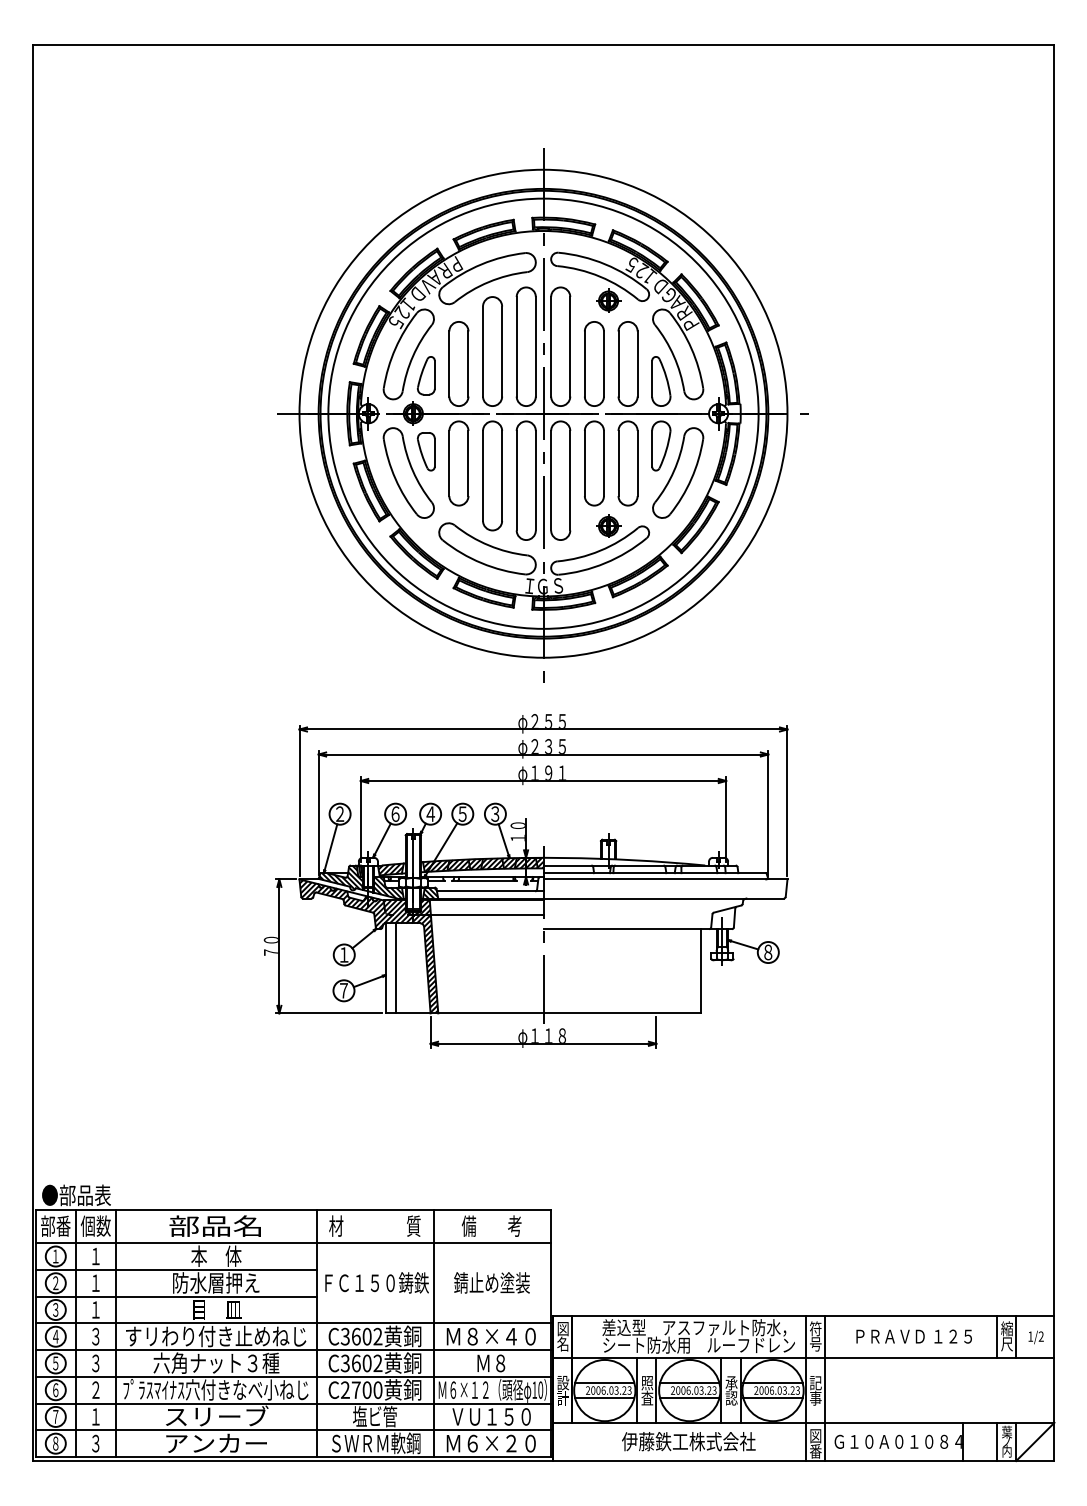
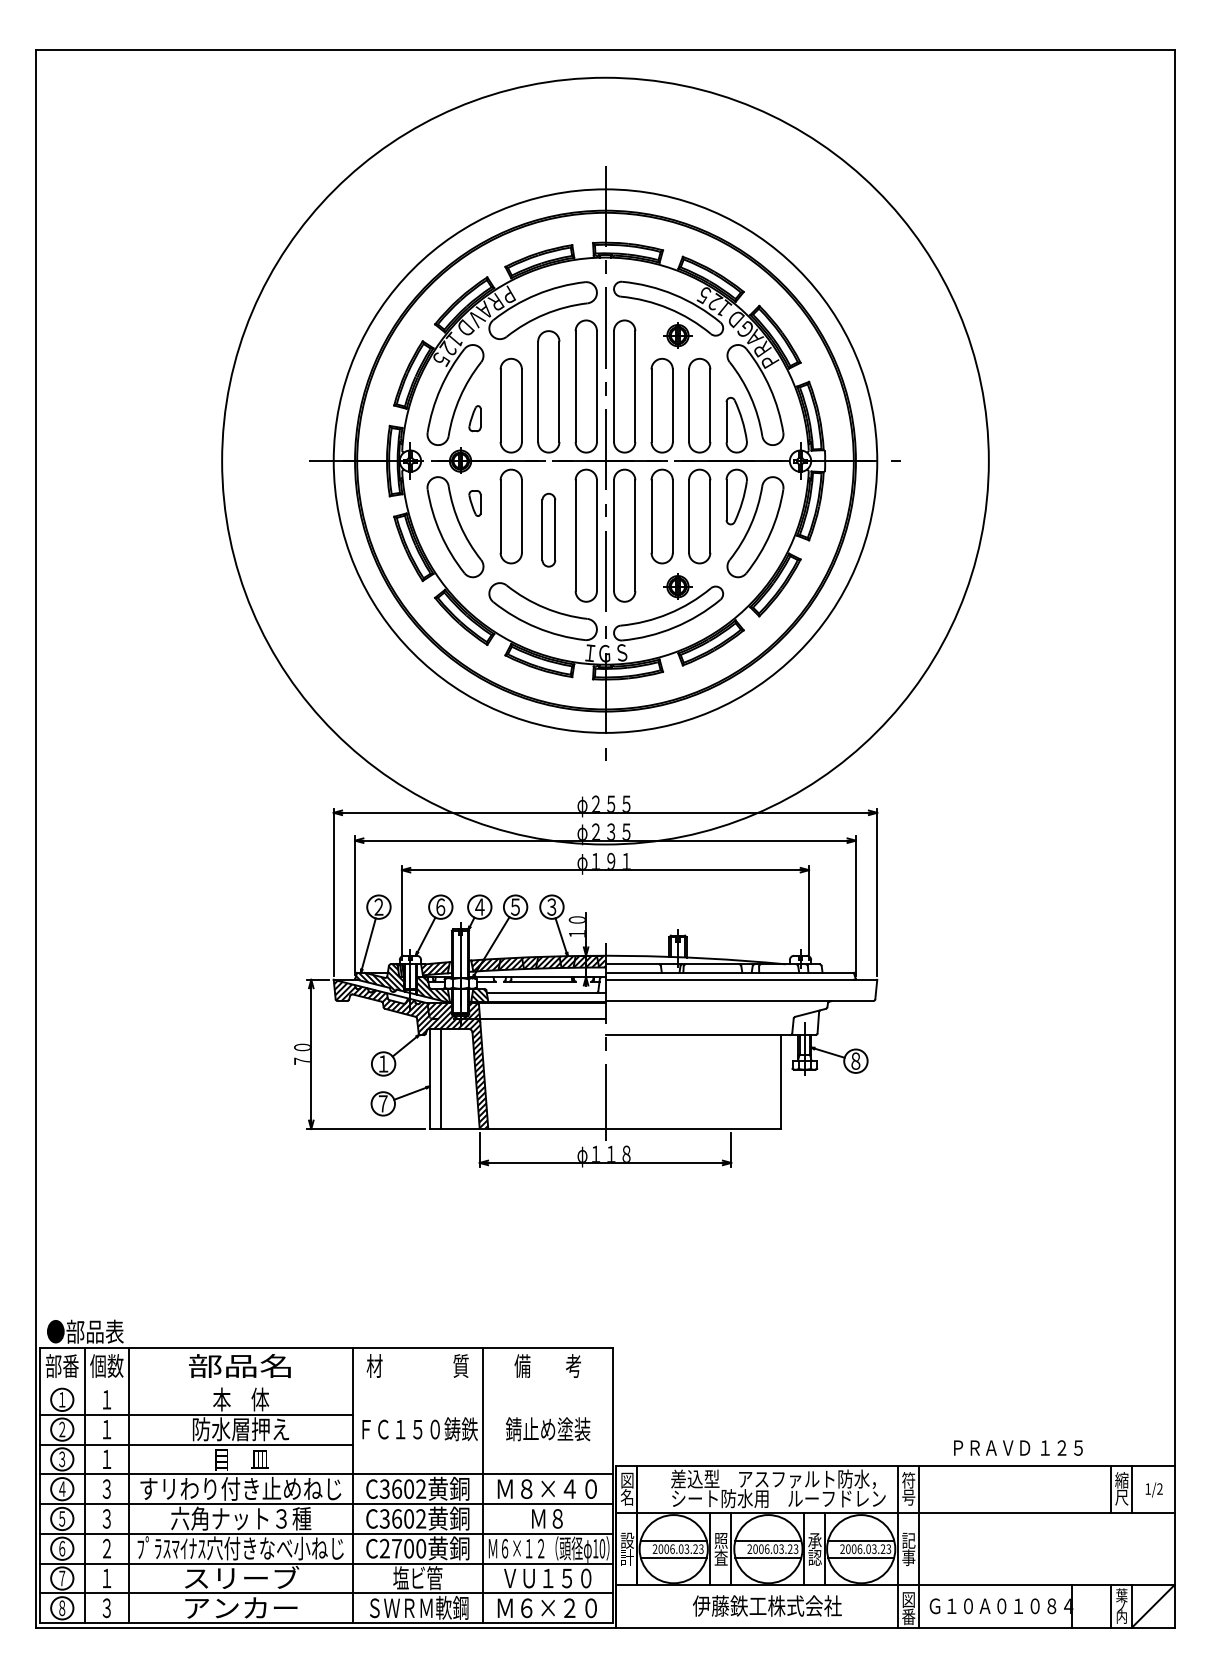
part: (425, 375) -> (474, 418), size x0.6
circle: (543, 413) -> (605, 460), size x1.6
part: (425, 451) -> (474, 503), size x0.6
part: (492, 475) -> (548, 529), size x0.6
line: (293, 1242) -> (326, 1384), removed
text: (914, 1336) -> (1018, 1447), moved

